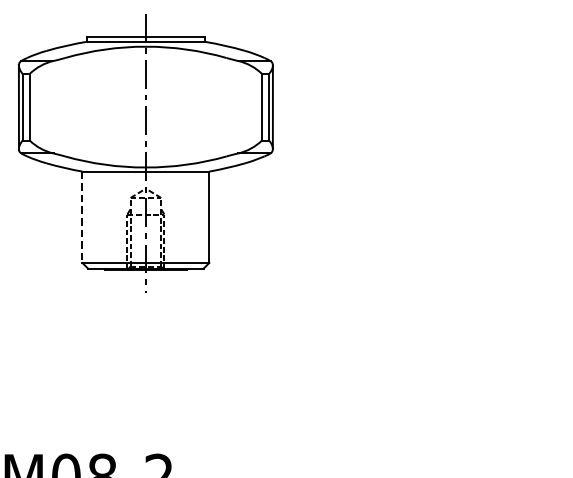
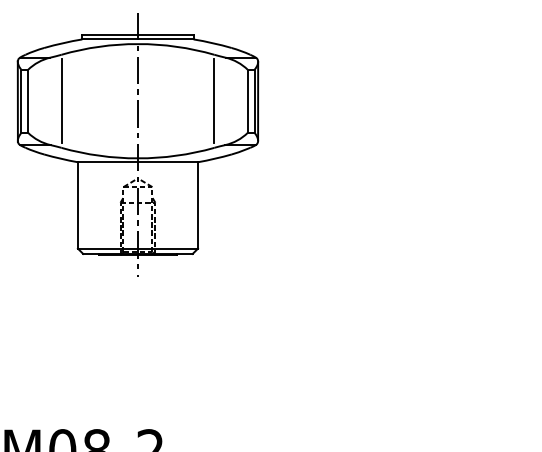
line: (65, 107) -> (61, 101), added
line: (226, 107) -> (214, 101), added
line: (81, 217) -> (77, 205), dashed -> solid

